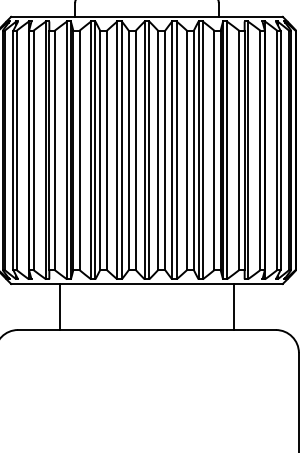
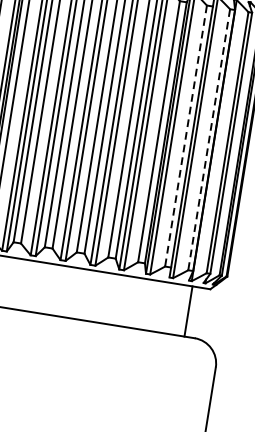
line: (239, 150) -> (186, 136), solid -> dashed
line: (260, 150) -> (209, 139), solid -> dashed
line: (234, 306) -> (188, 310), moved

